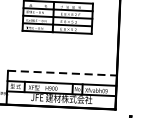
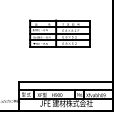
line: (62, 73) -> (66, 81), dashed -> solid

